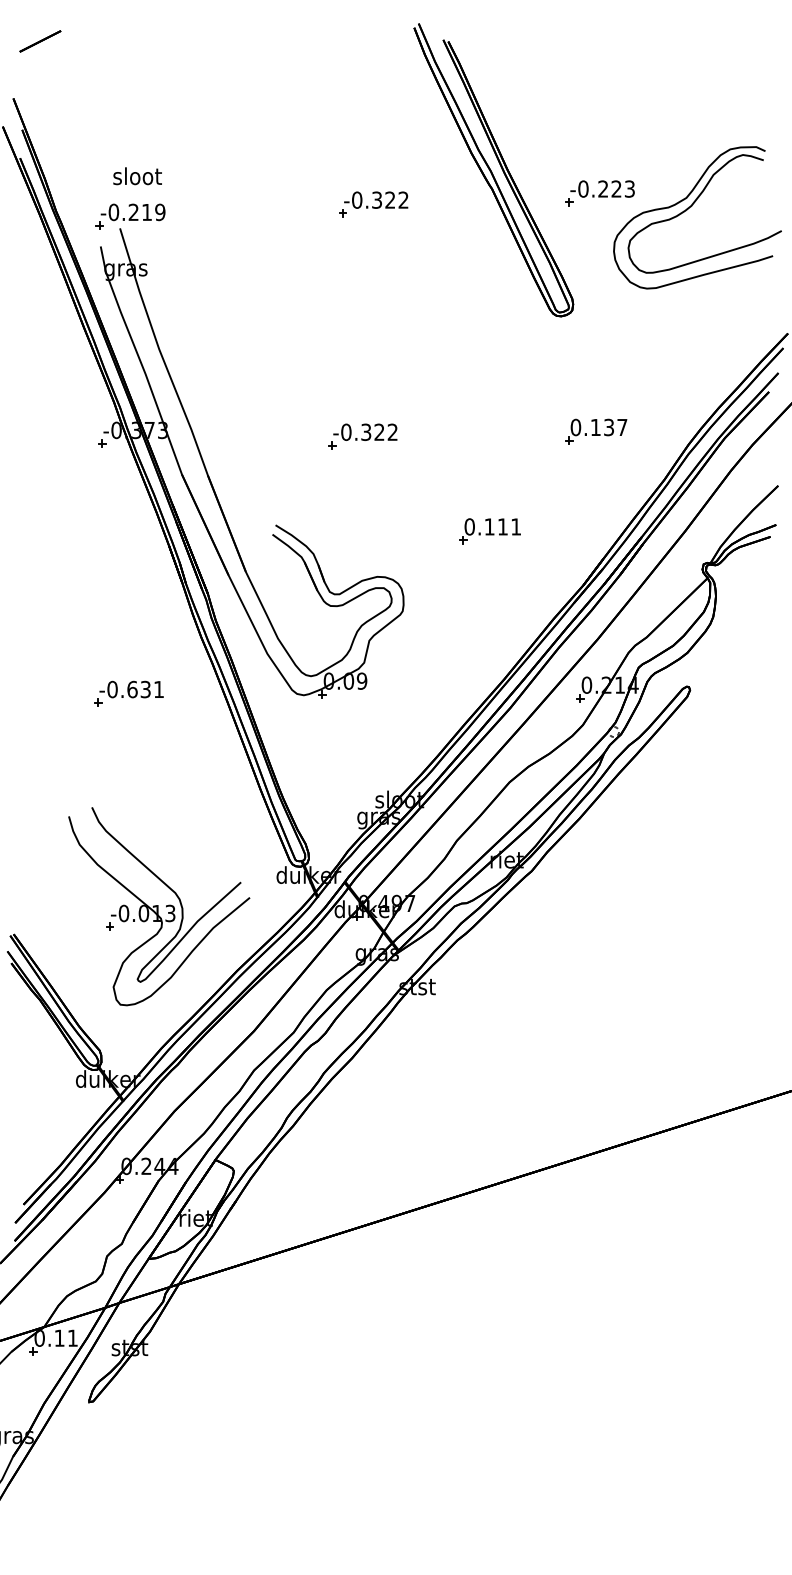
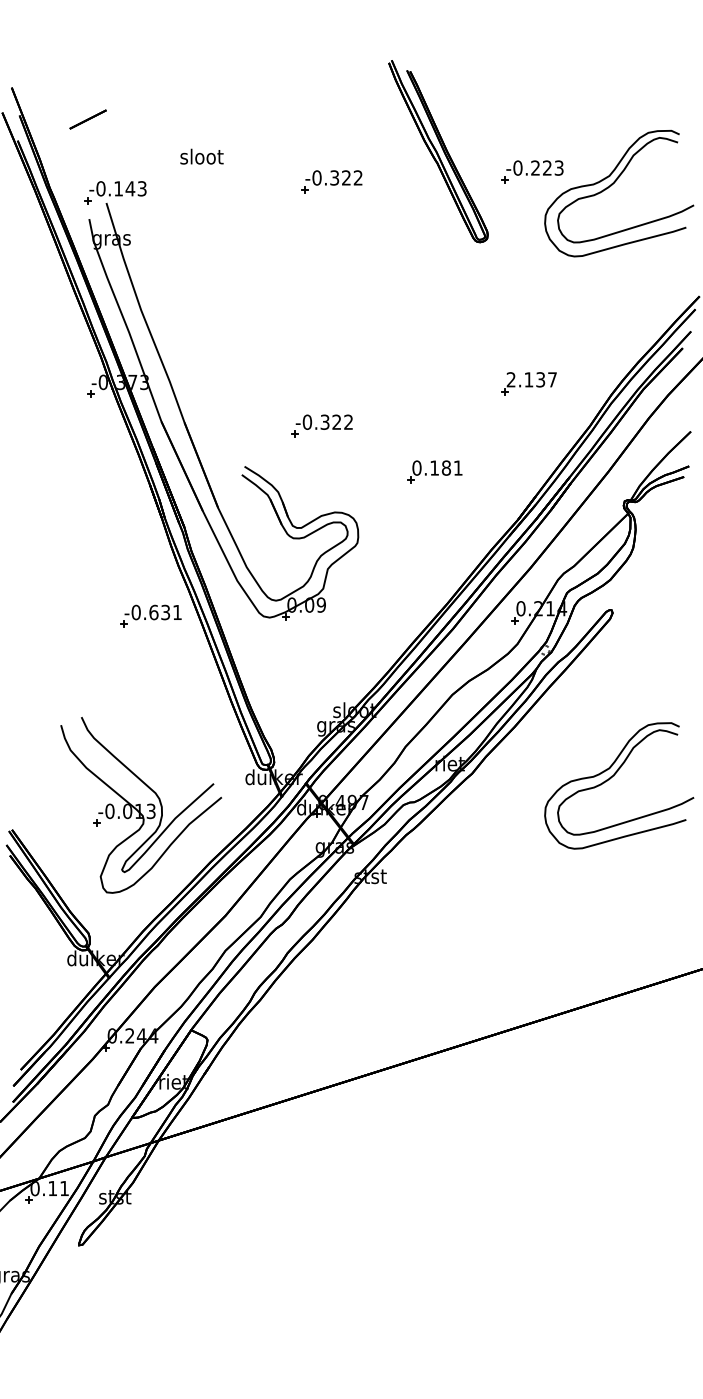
line: (40, 41) -> (88, 119), moved
part: (493, 170) -> (438, 151), size x0.7
text: (137, 176) -> (201, 156), moved
text: (146, 211) -> (129, 188), -0.219 -> -0.143
text: (575, 427) -> (510, 379), 0.137 -> 2.137
part: (362, 436) -> (321, 425), moved
text: (502, 526) -> (446, 467), 0.111 -> 0.181
part: (128, 693) -> (150, 616), moved
part: (691, 874) -> (613, 776), added

